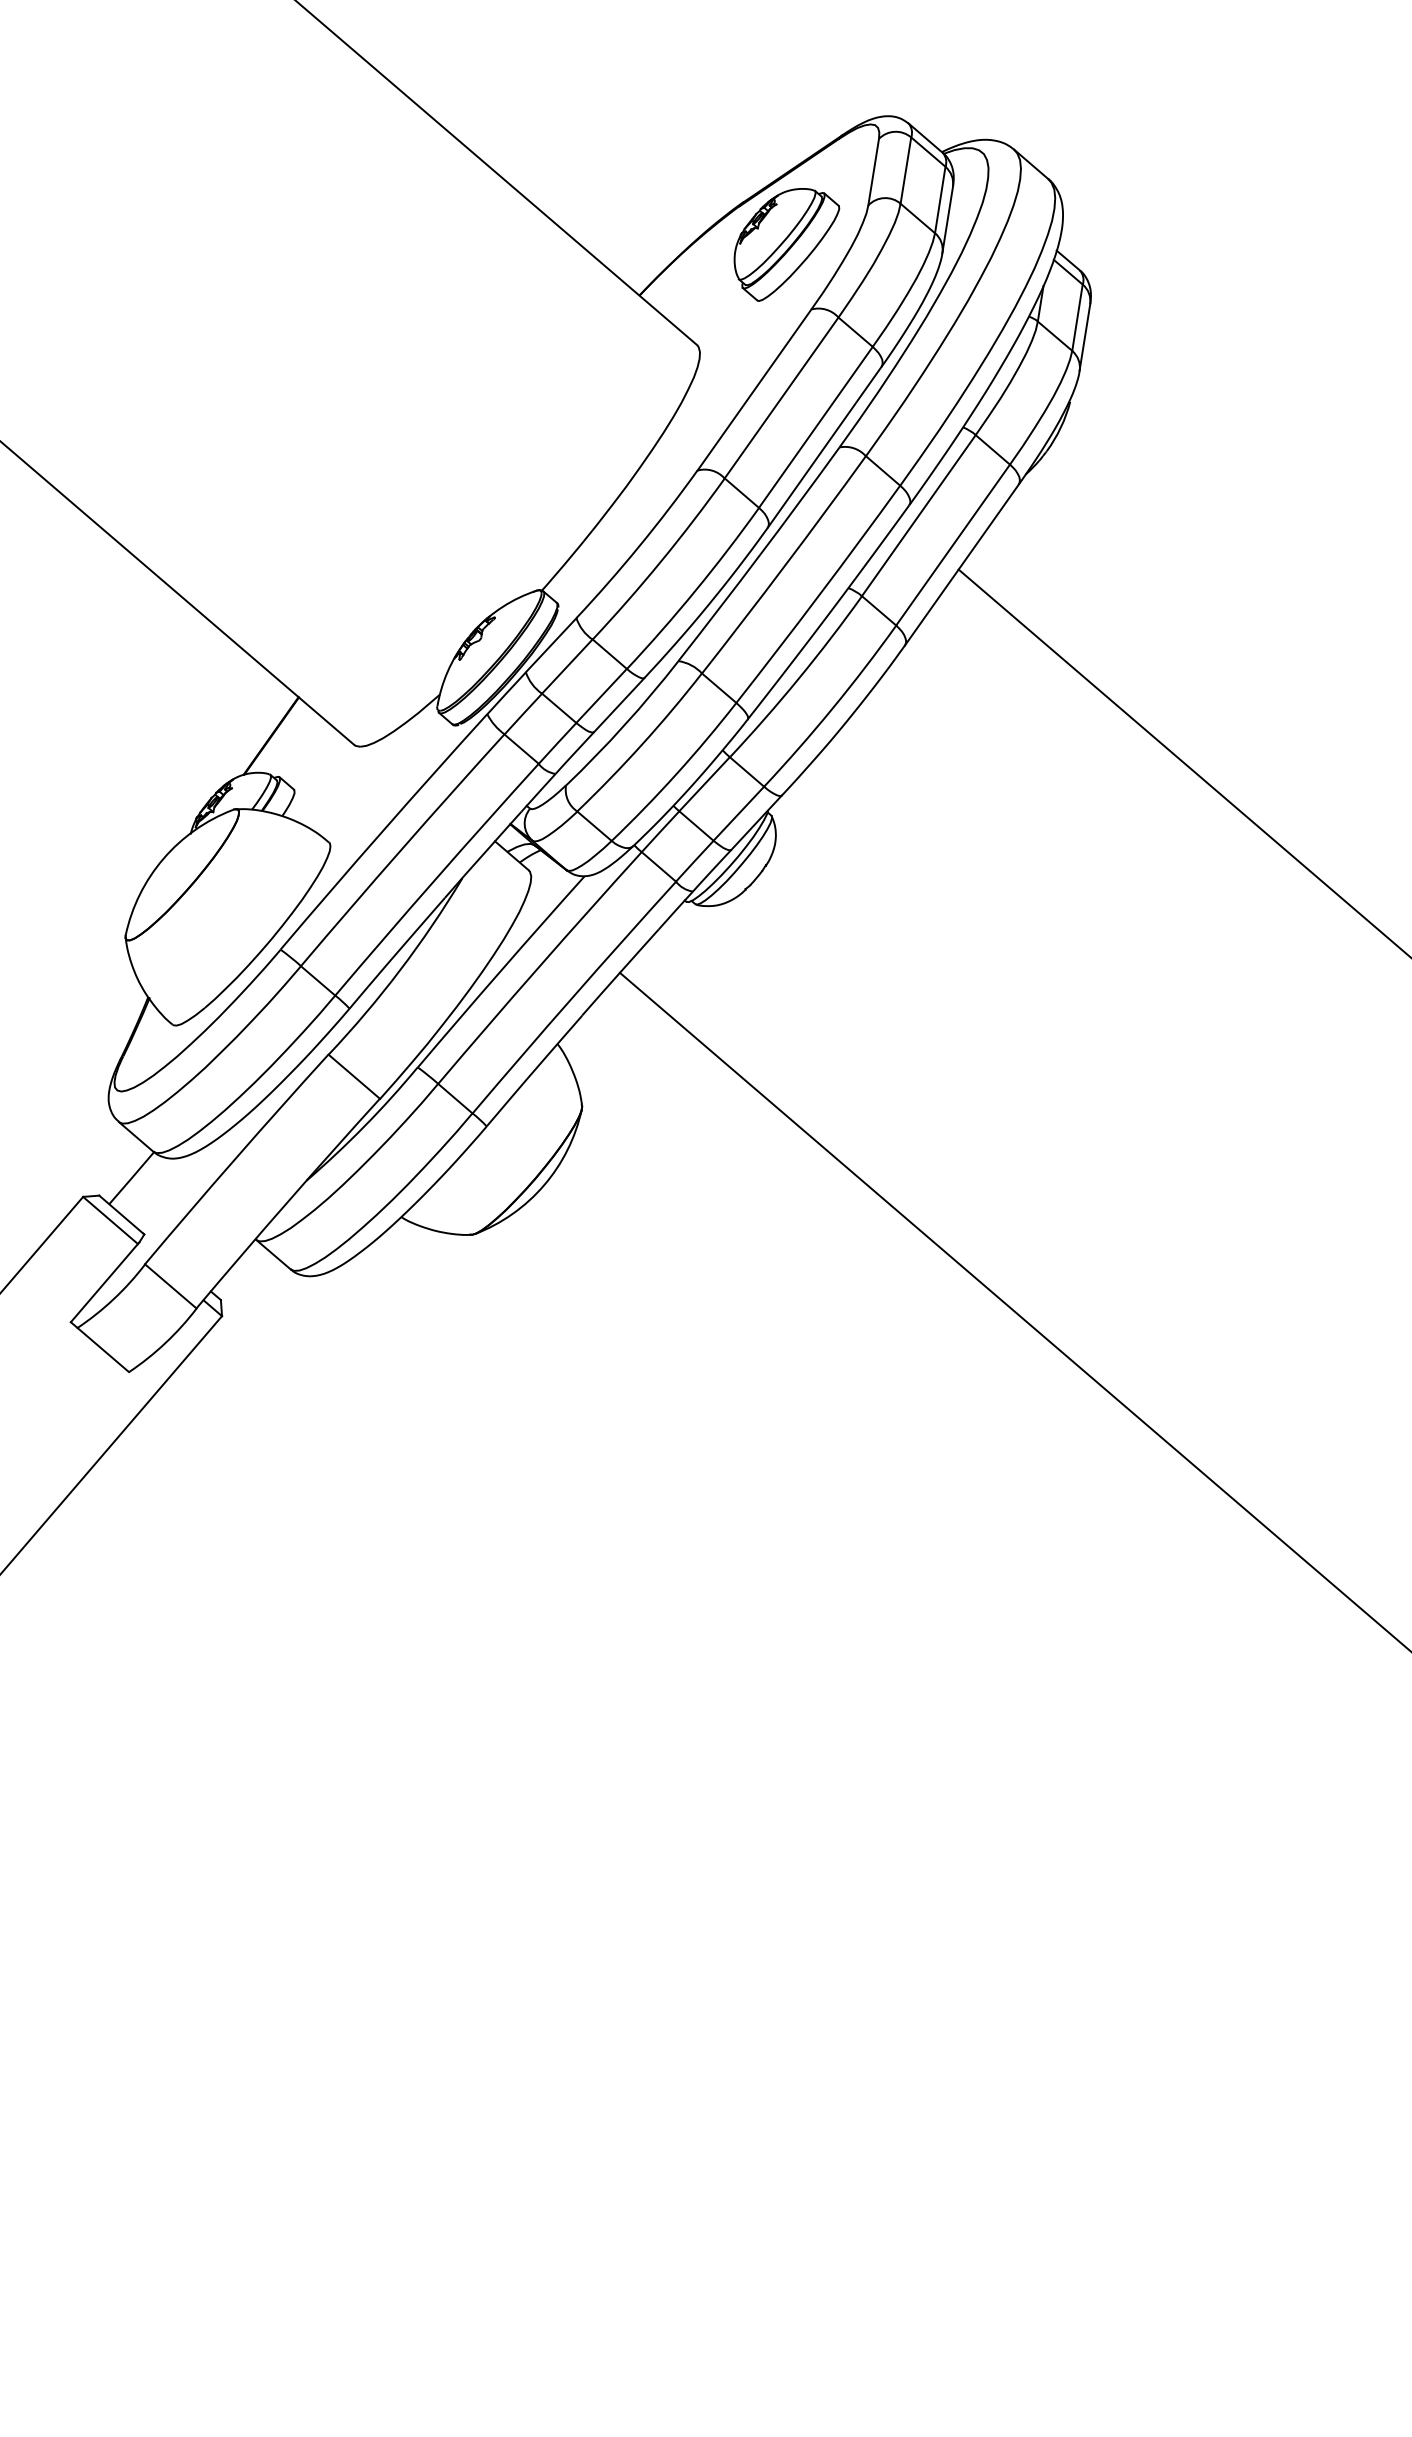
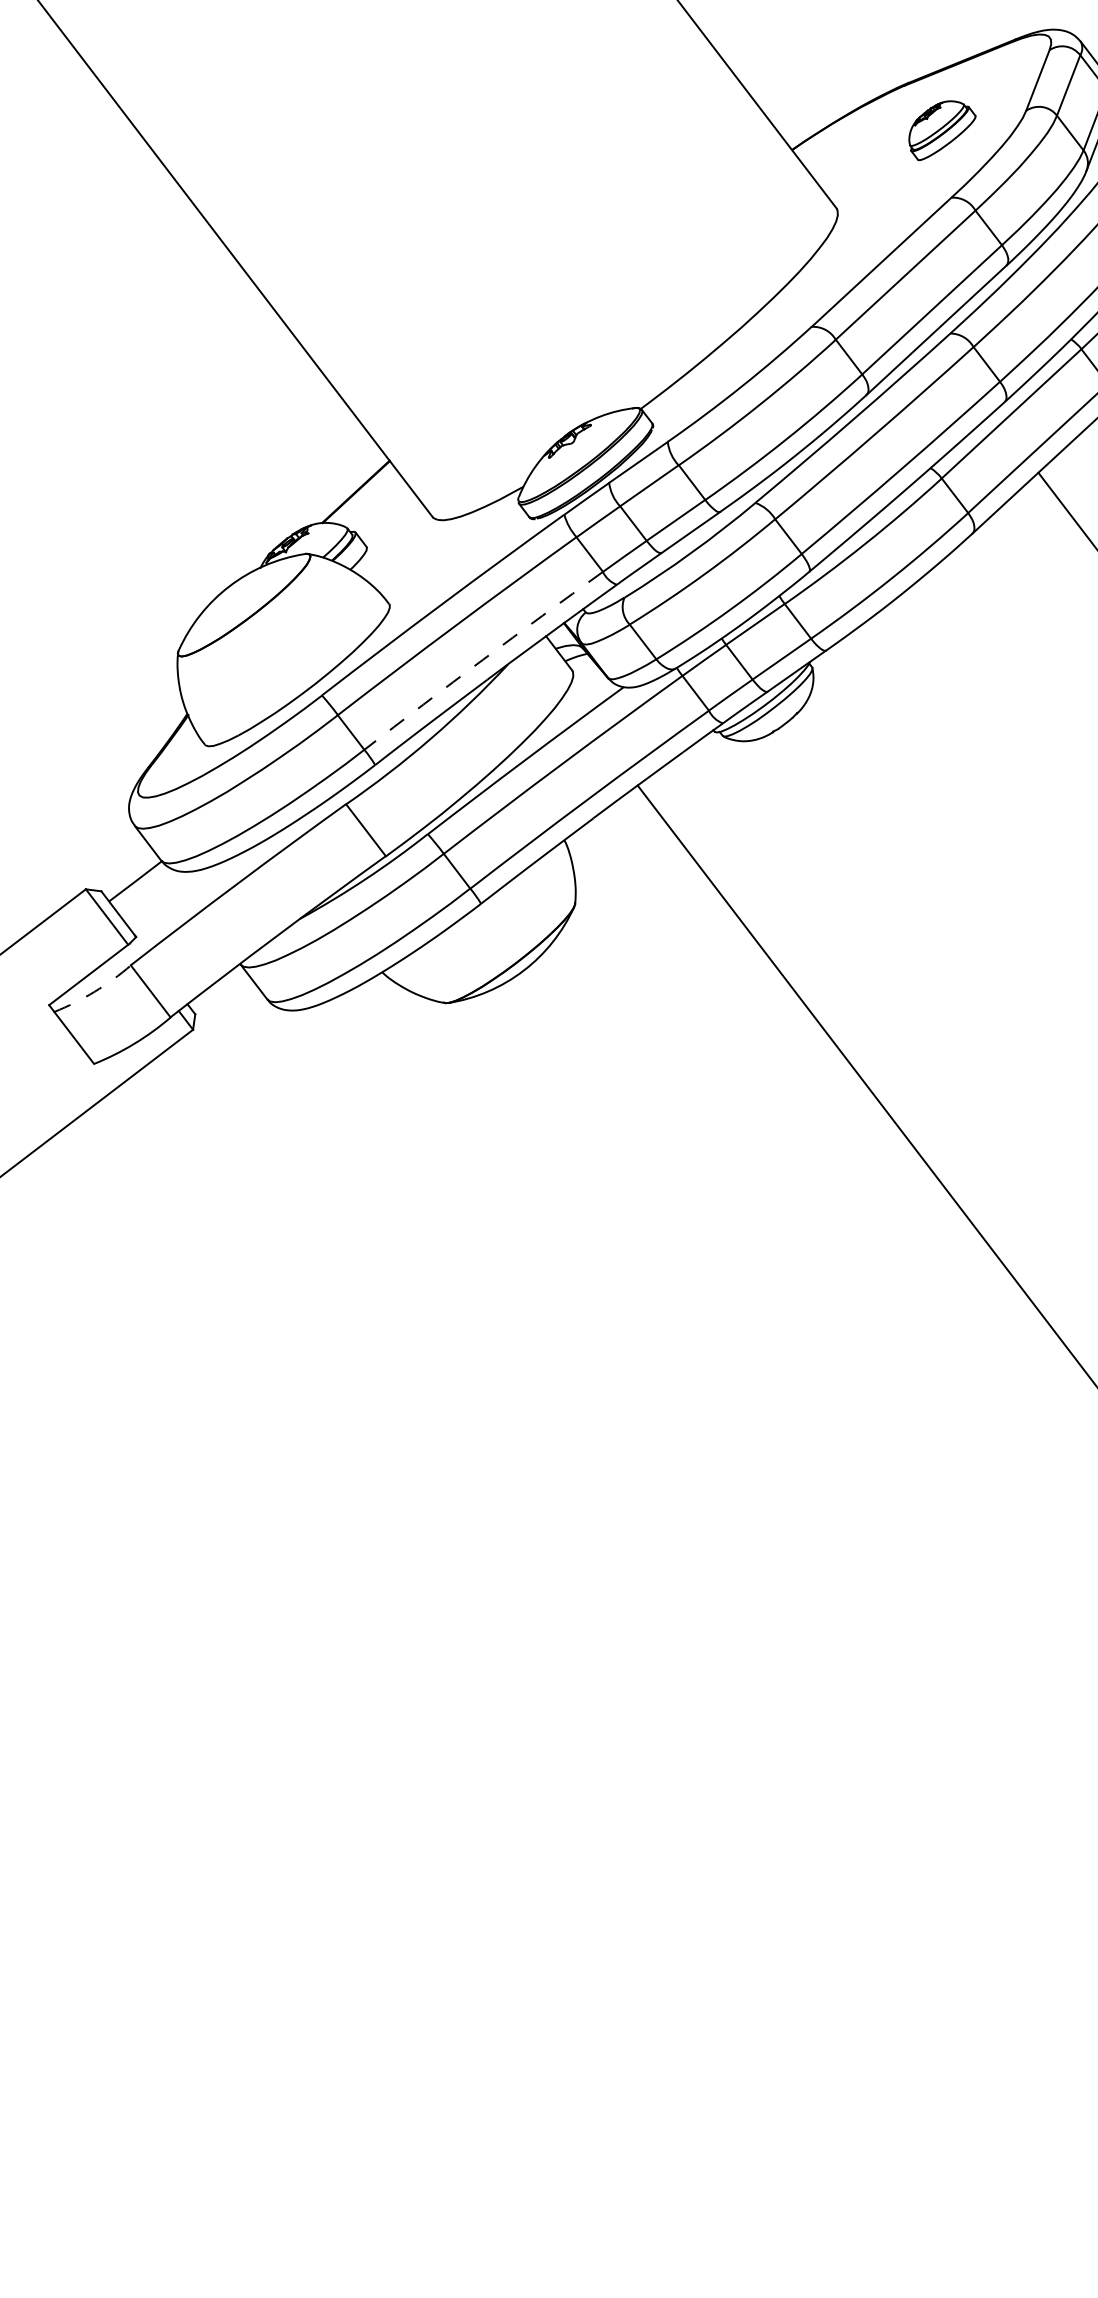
part: (786, 244) -> (941, 131), size x0.6
arc: (435, 878) -> (482, 659), solid -> dashed
arc: (113, 1298) -> (94, 991), solid -> dashed

